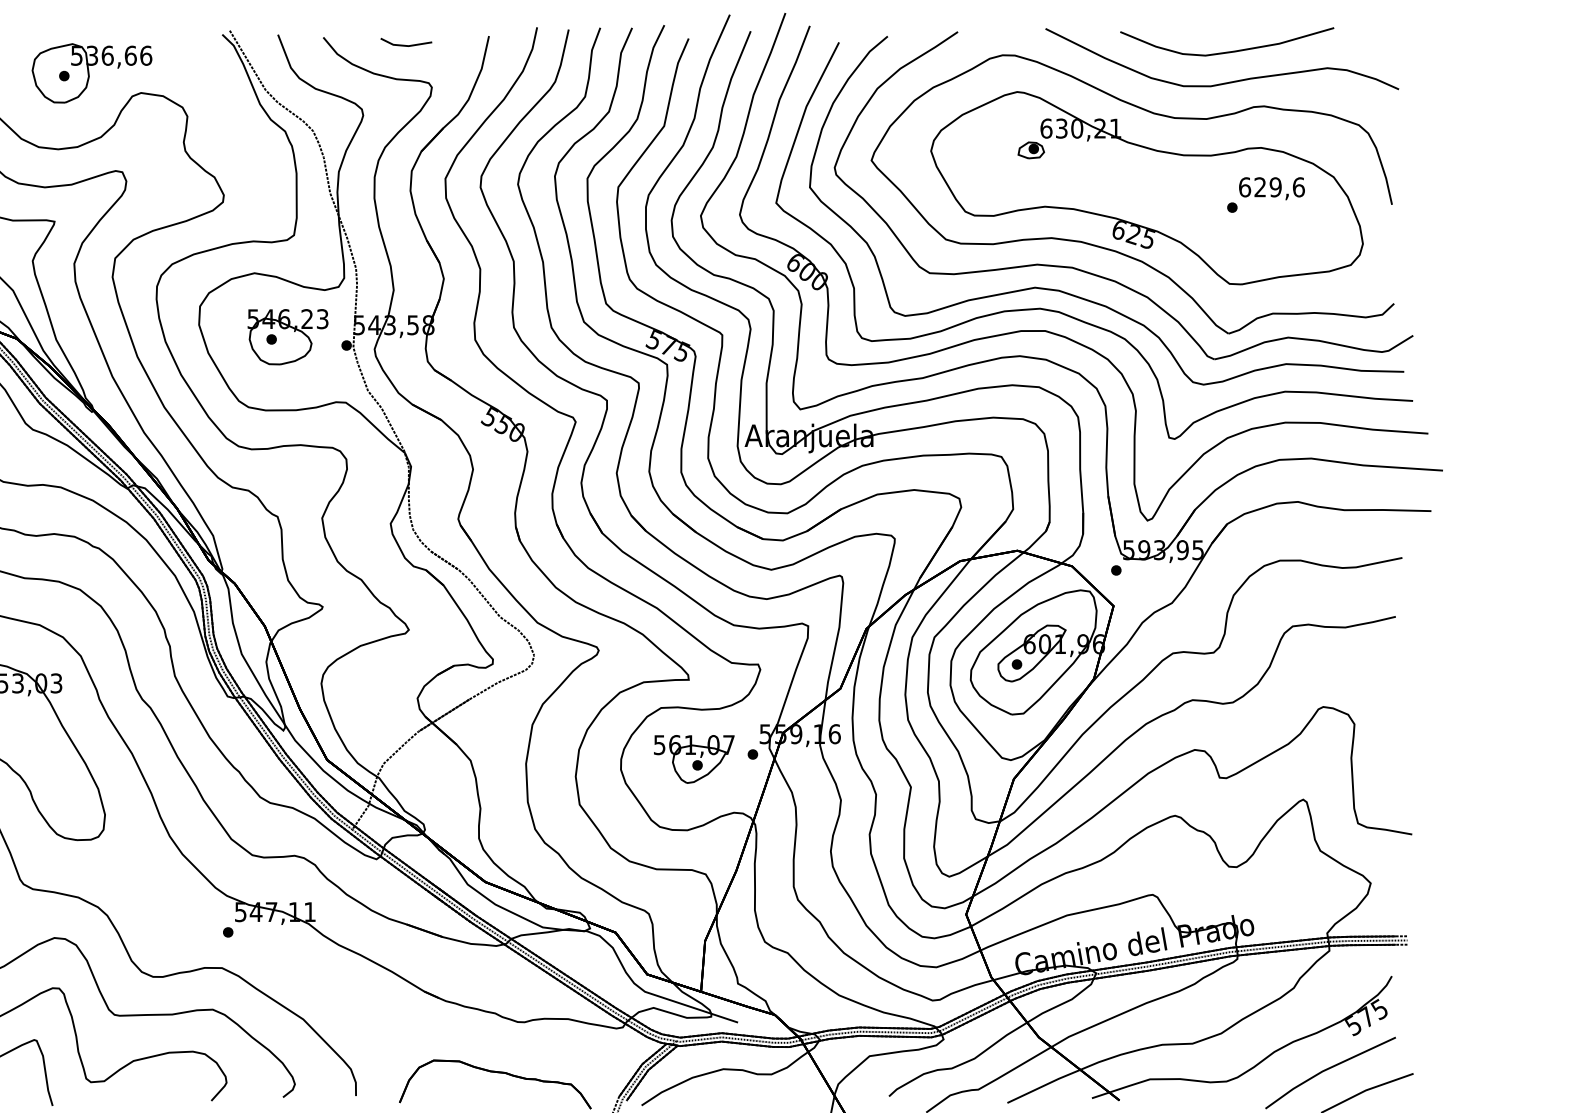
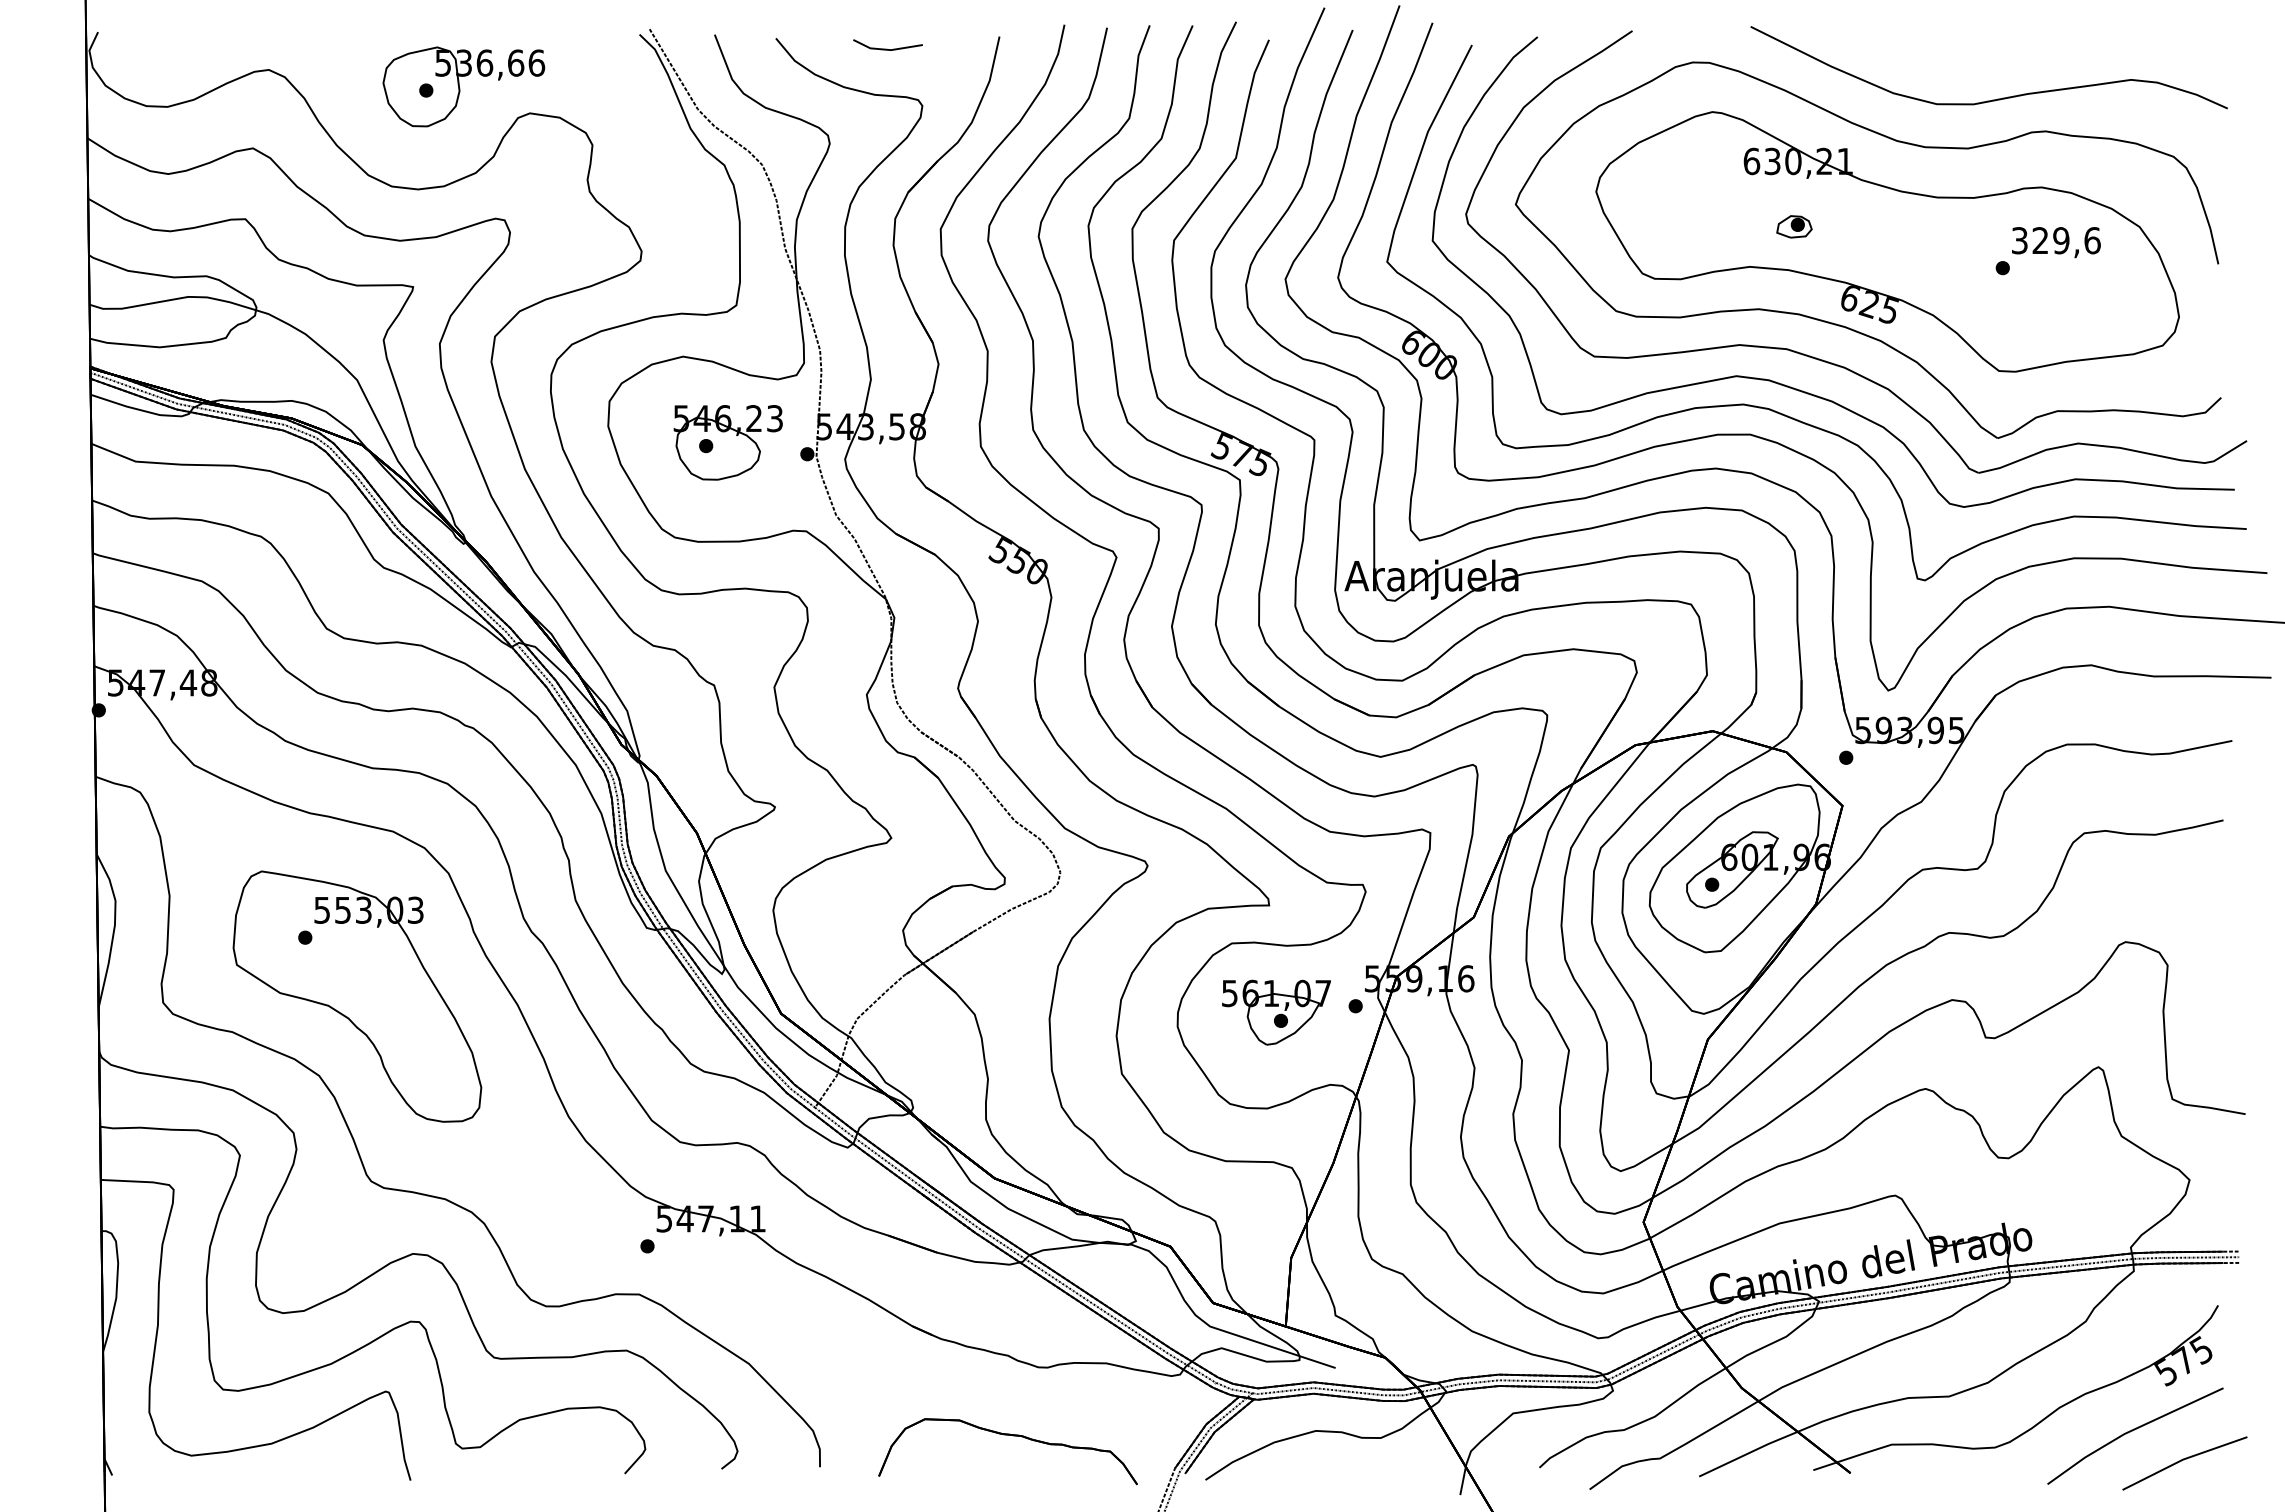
curve: (1227, 51) -> (1996, 57), removed
part: (1031, 150) -> (1794, 226), moved
text: (1244, 187) -> (2019, 240), 629,6 -> 329,6

